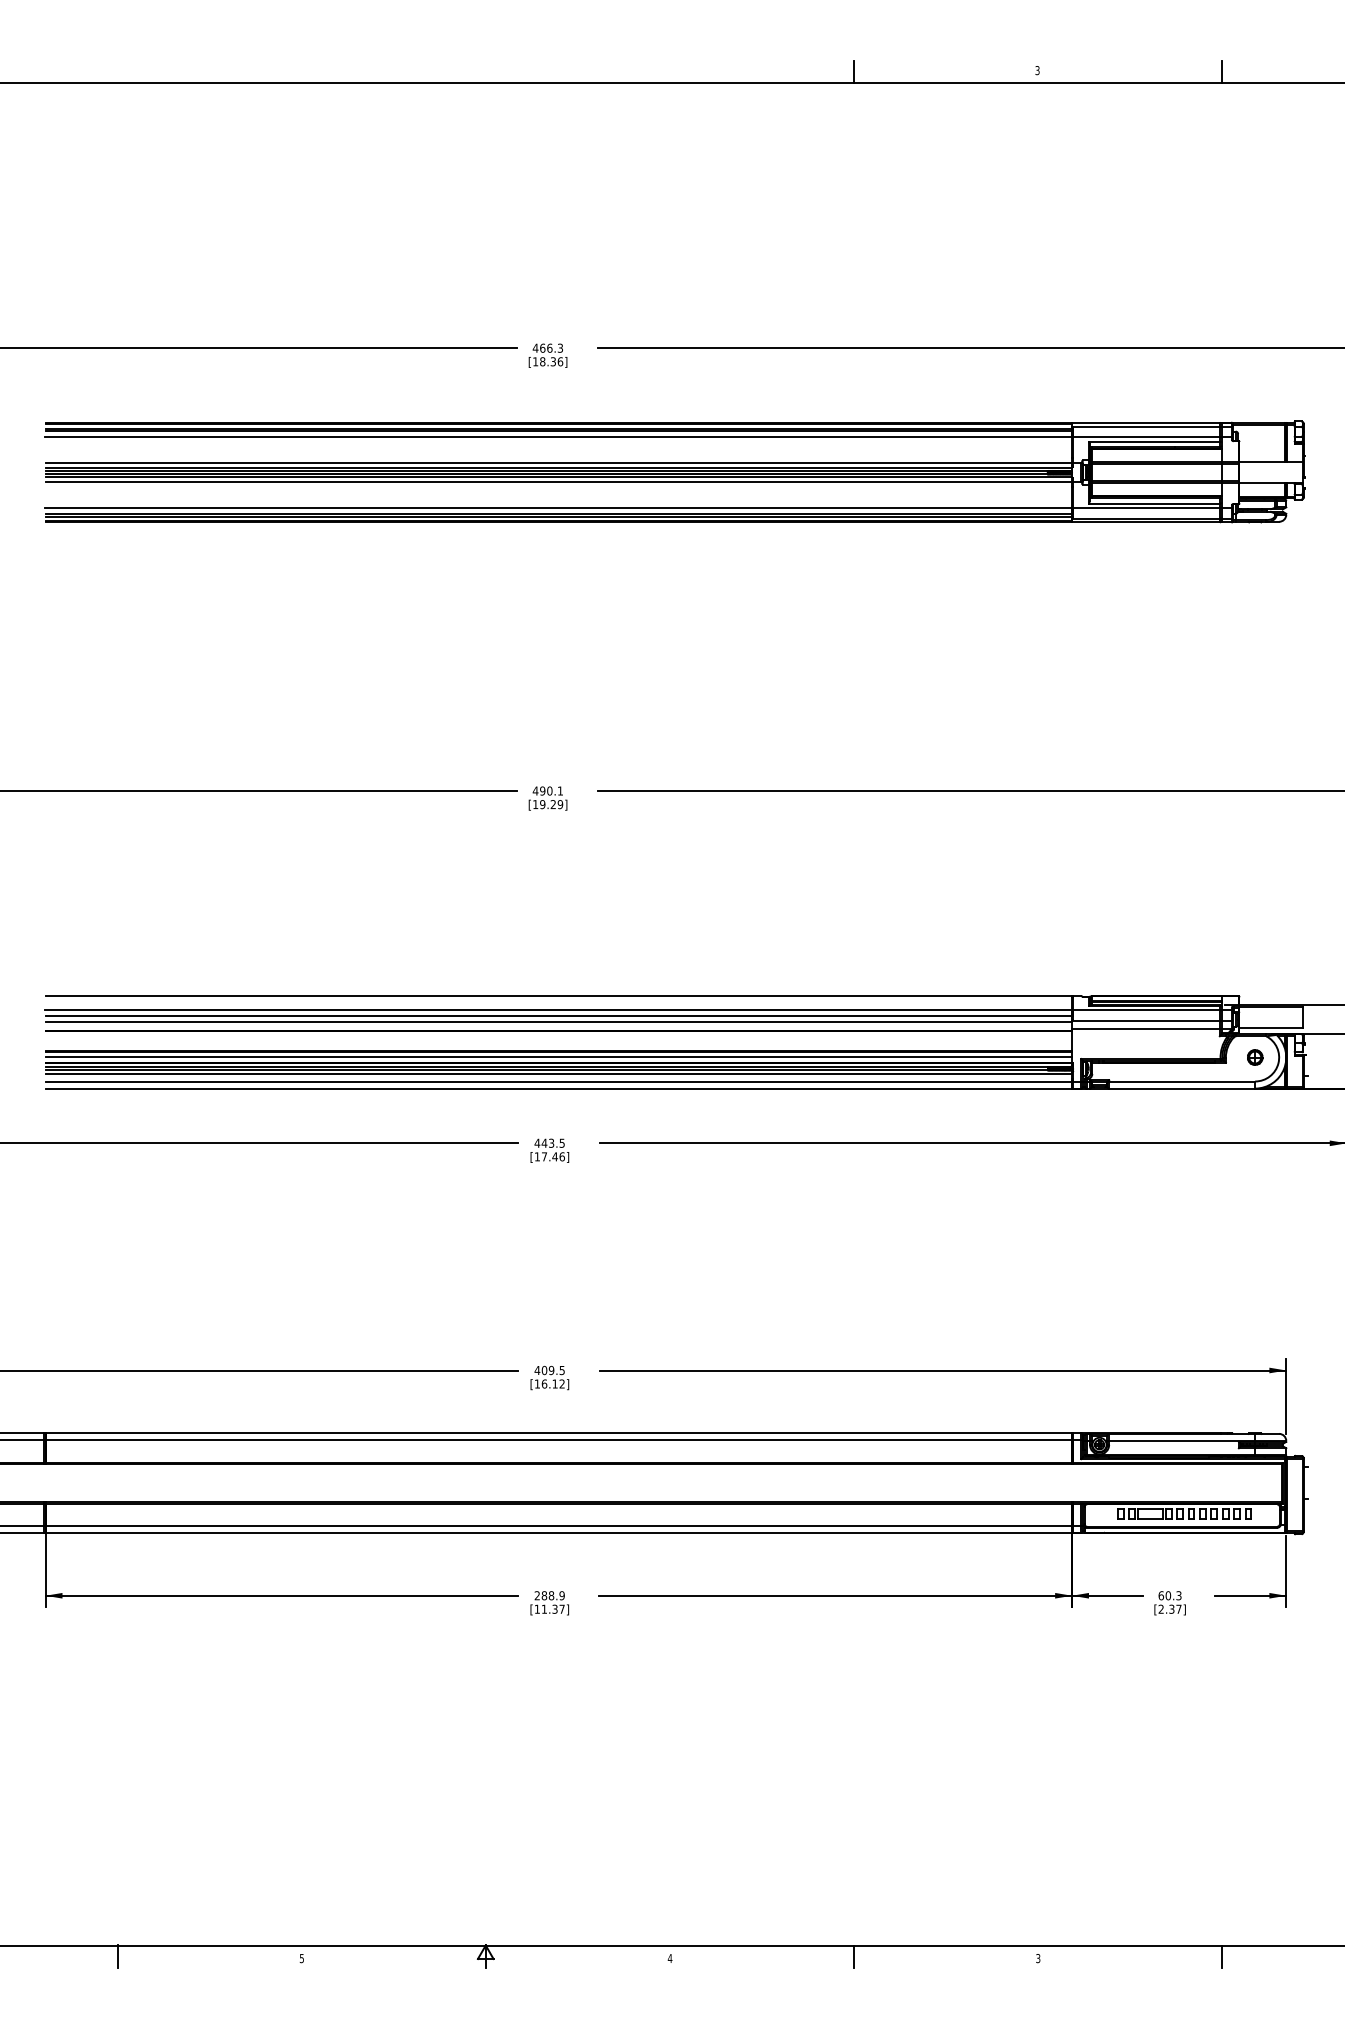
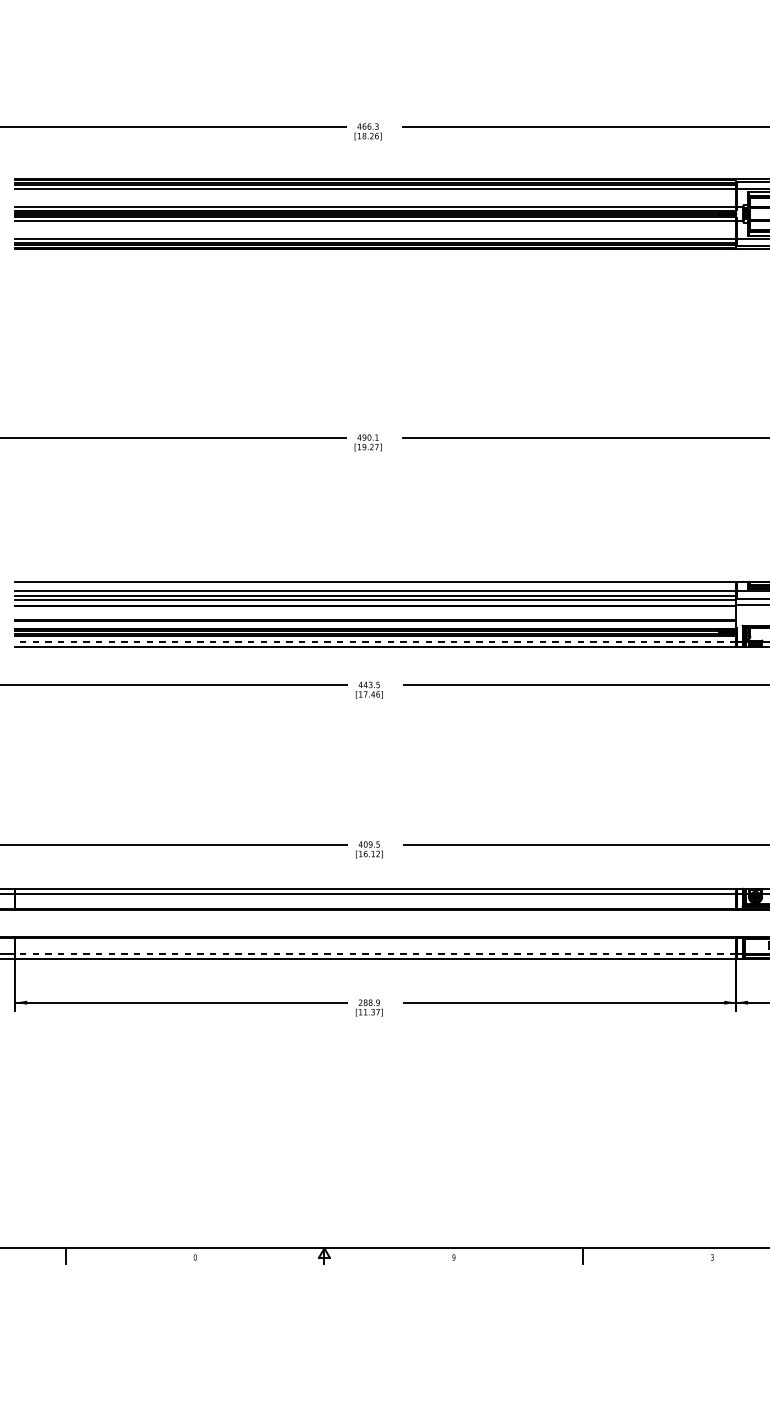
text: (552, 362) -> (371, 136), [18.36] -> [18.26]
text: (560, 804) -> (376, 447), [19.29] -> [19.27]
line: (558, 1057) -> (375, 624), removed
line: (558, 1081) -> (375, 641), solid -> dashed
line: (558, 1525) -> (375, 953), solid -> dashed
text: (301, 1958) -> (195, 1257), 5 -> 0
text: (669, 1958) -> (453, 1257), 4 -> 9

